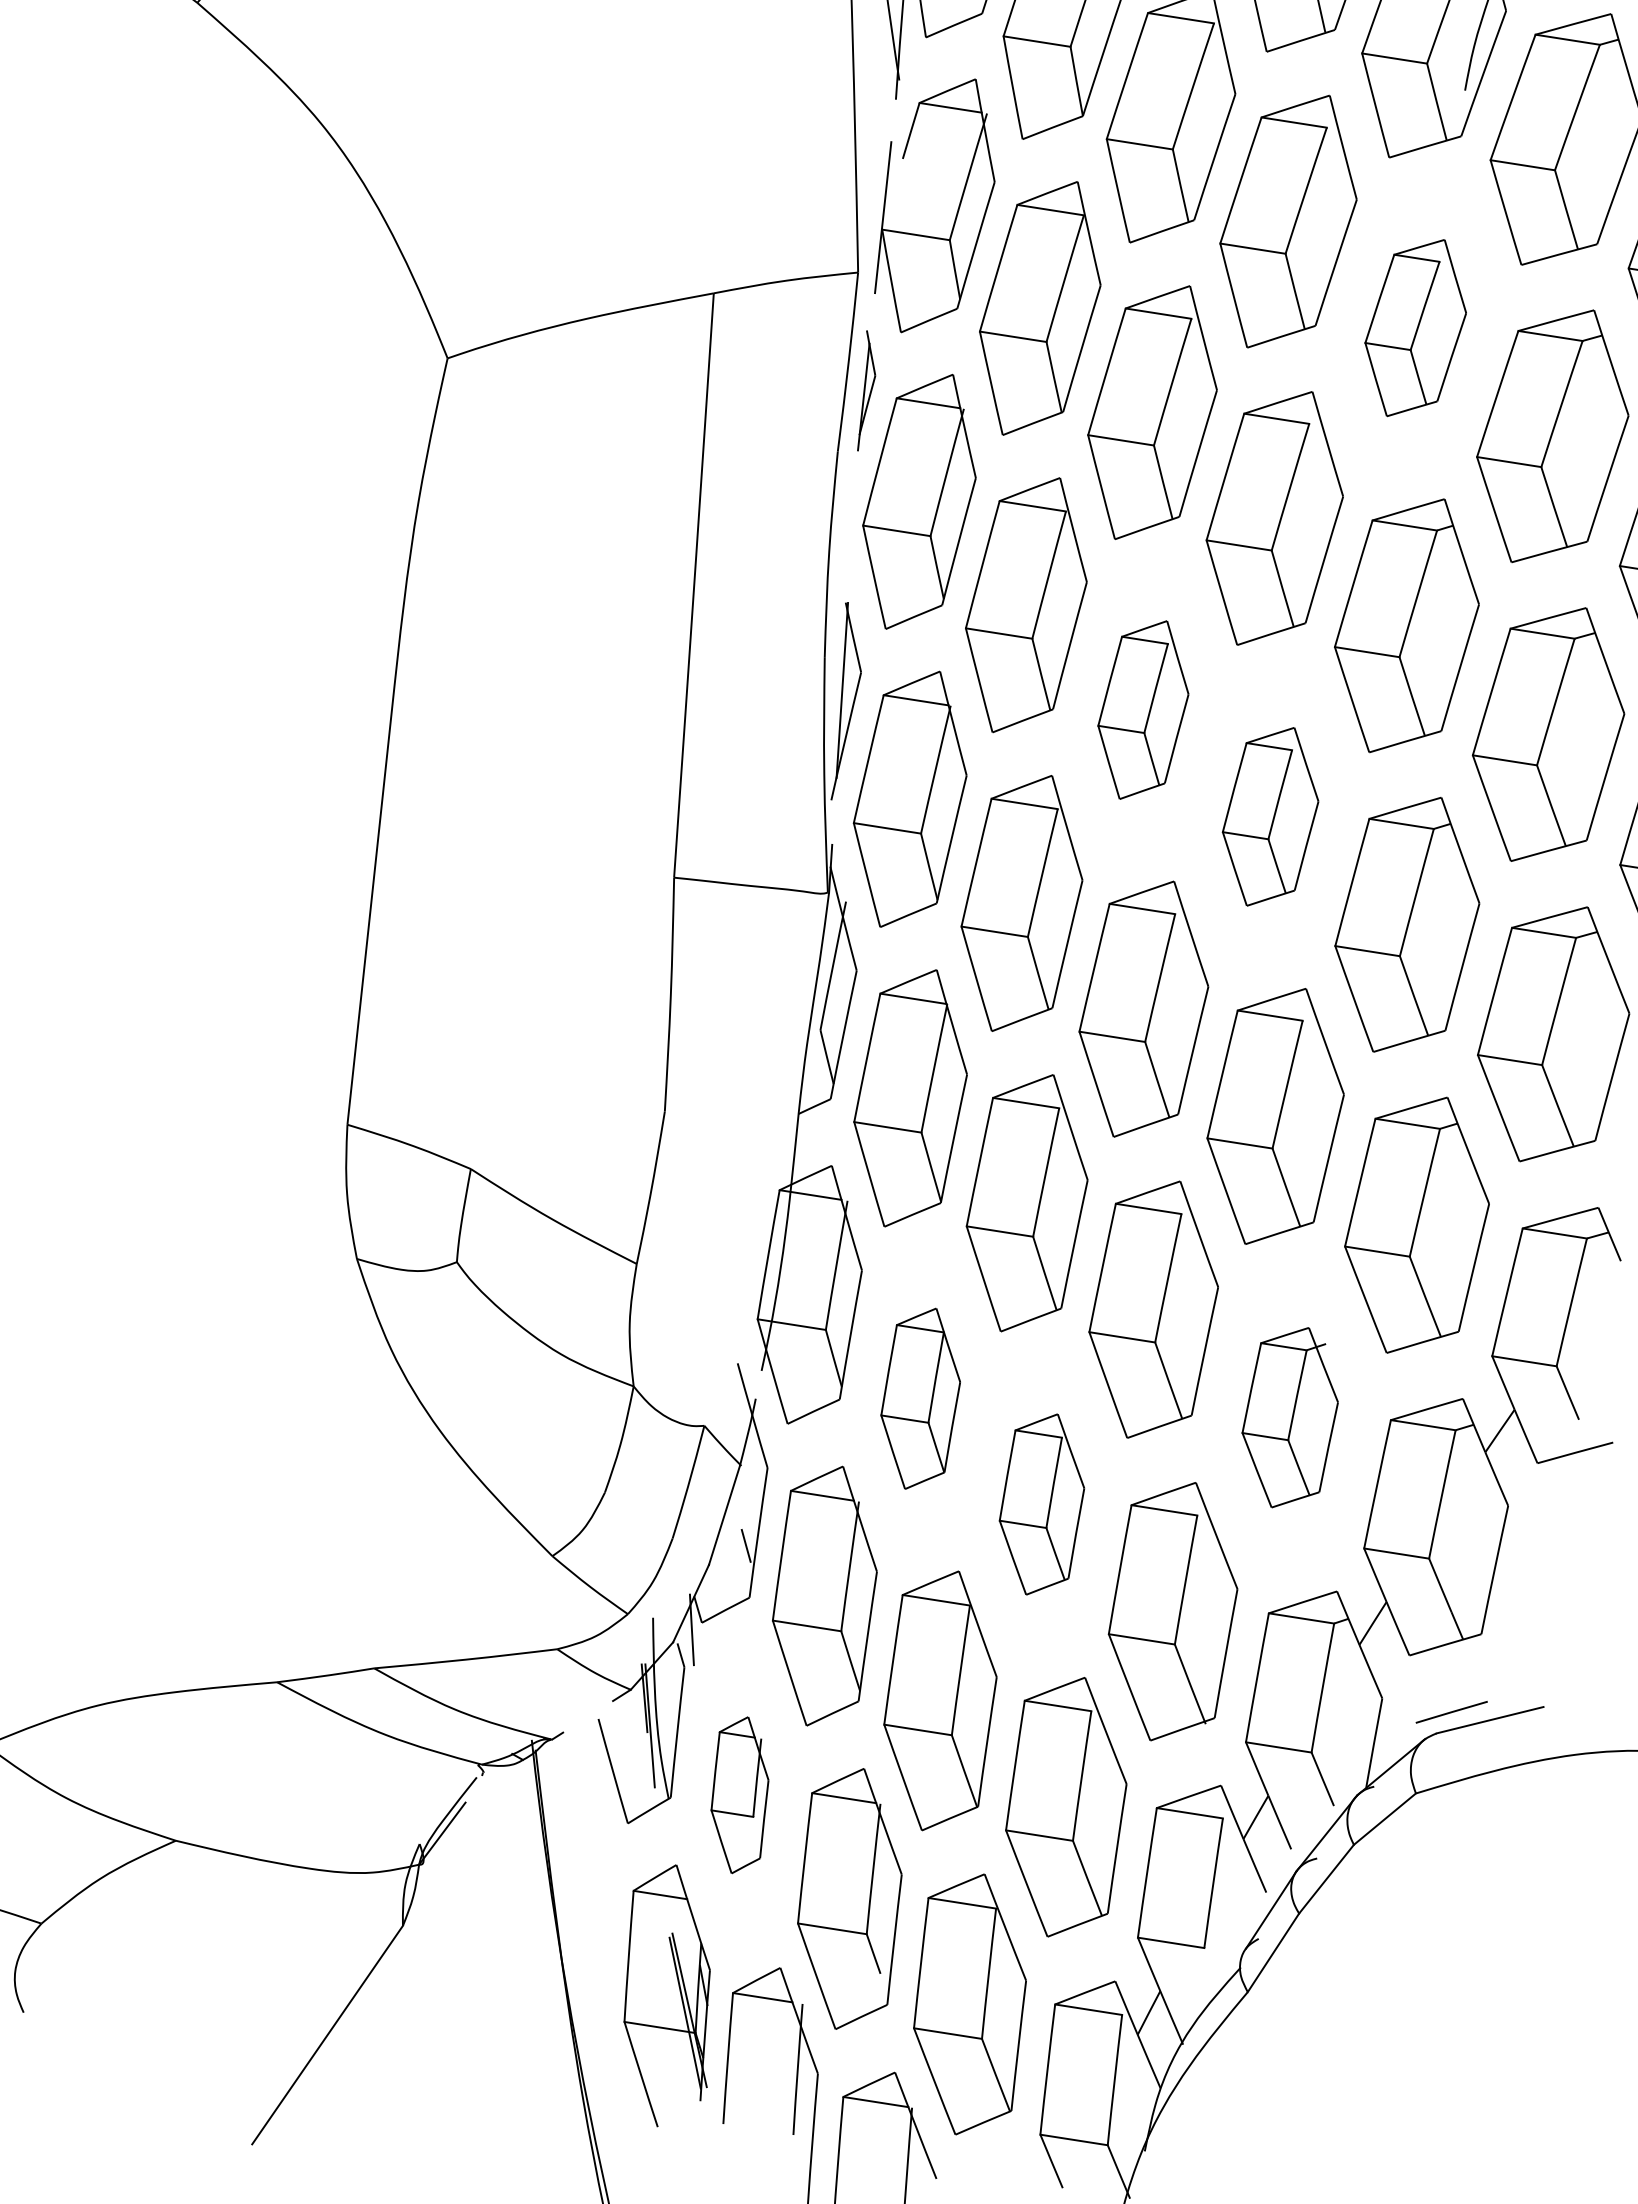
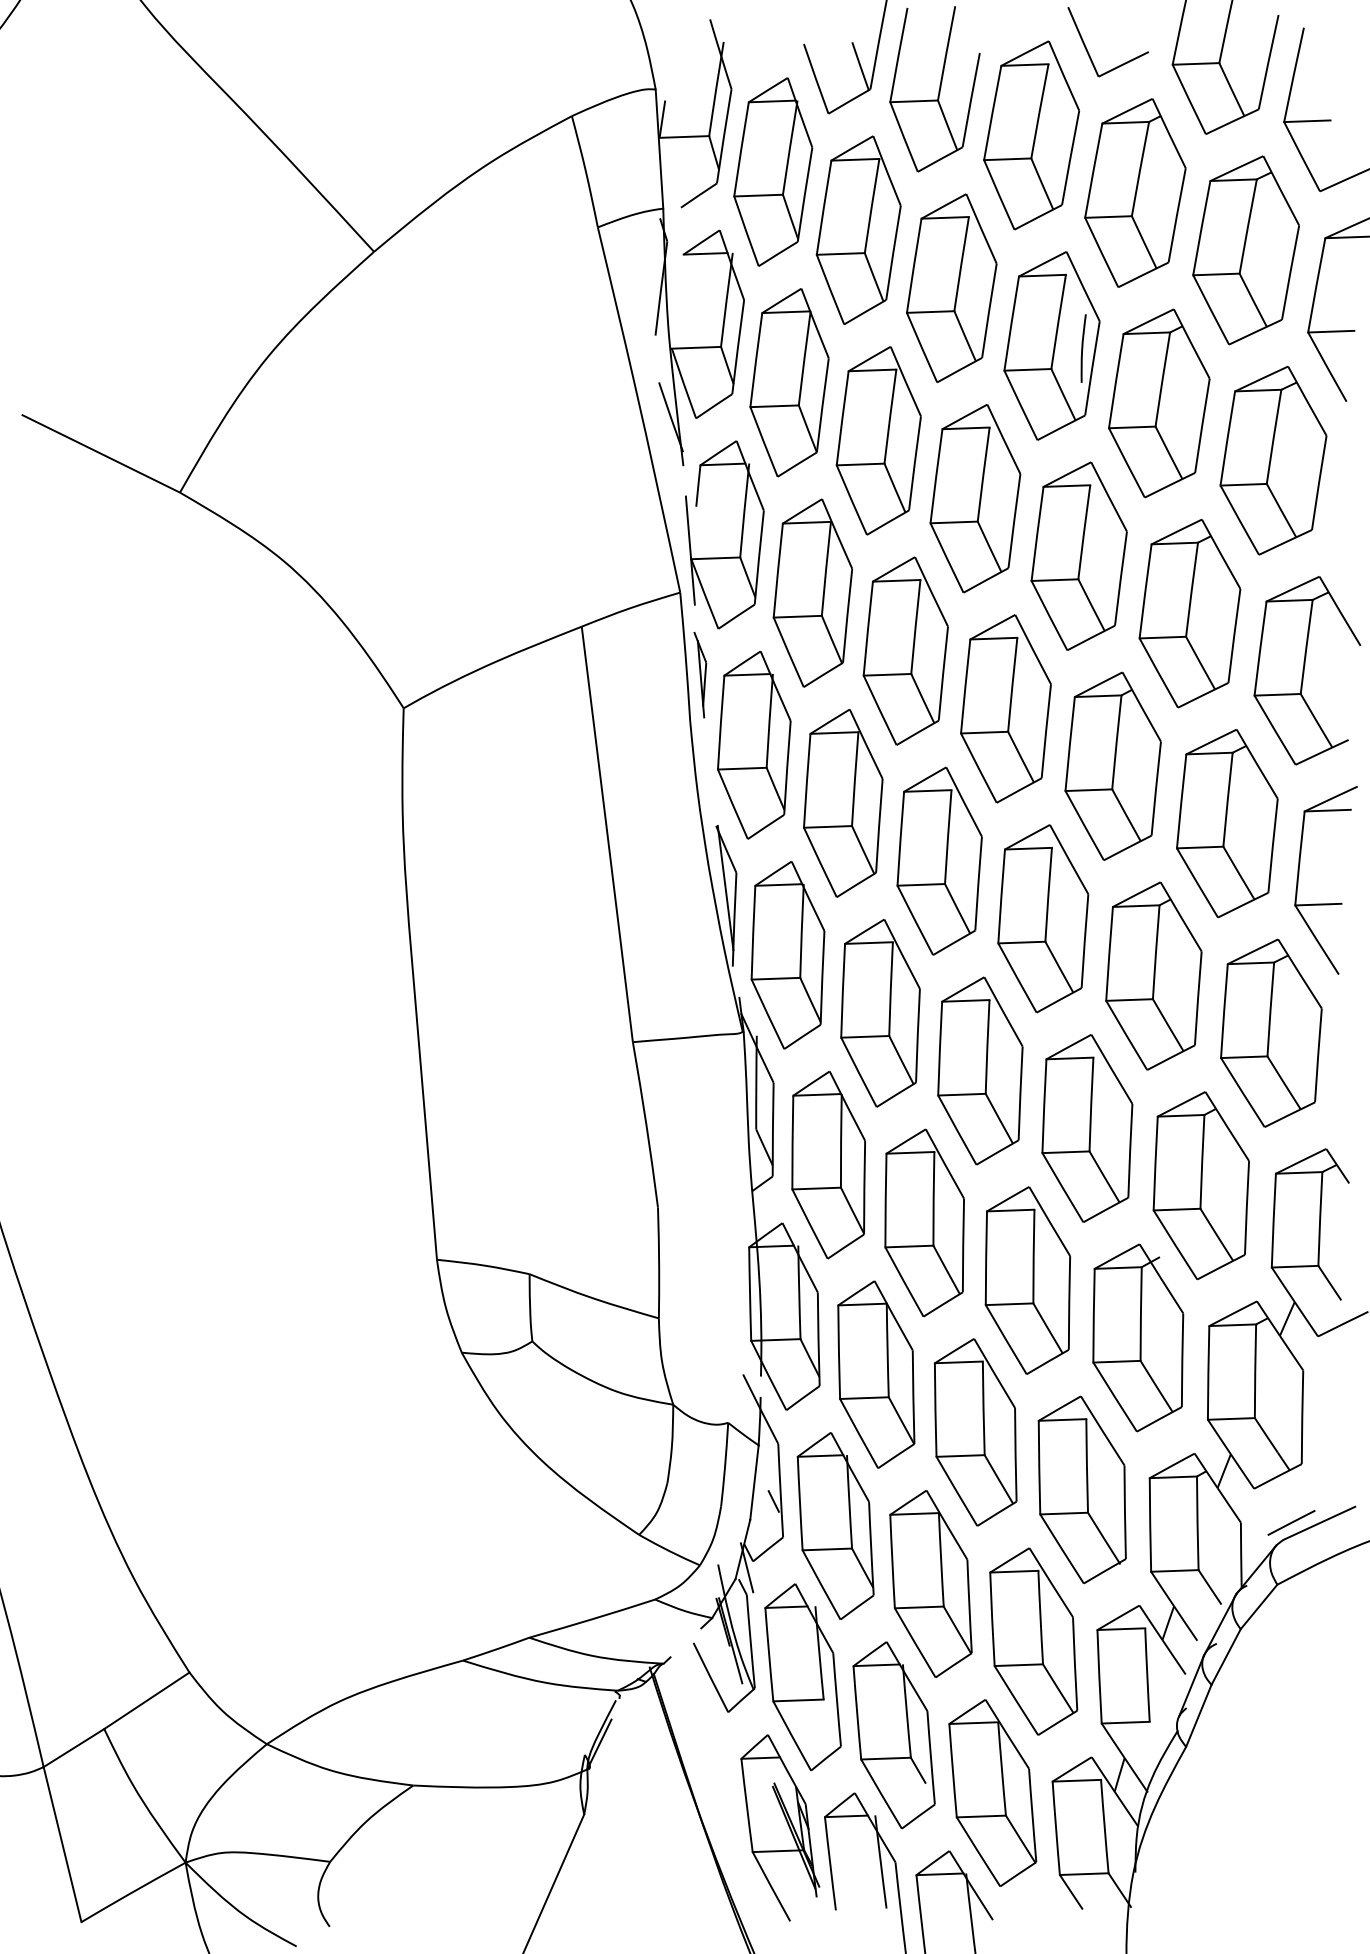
part: (1415, 326) -> (1078, 555), size x1.43
part: (1143, 709) -> (939, 860), size x1.43
part: (1270, 816) -> (1043, 918), size x1.43
part: (920, 1398) -> (876, 1374), size x1.43
part: (1290, 1417) -> (1138, 1337), size x1.43
part: (1041, 1504) -> (975, 1432), size x1.43
part: (739, 1795) -> (802, 1677), size x1.67

